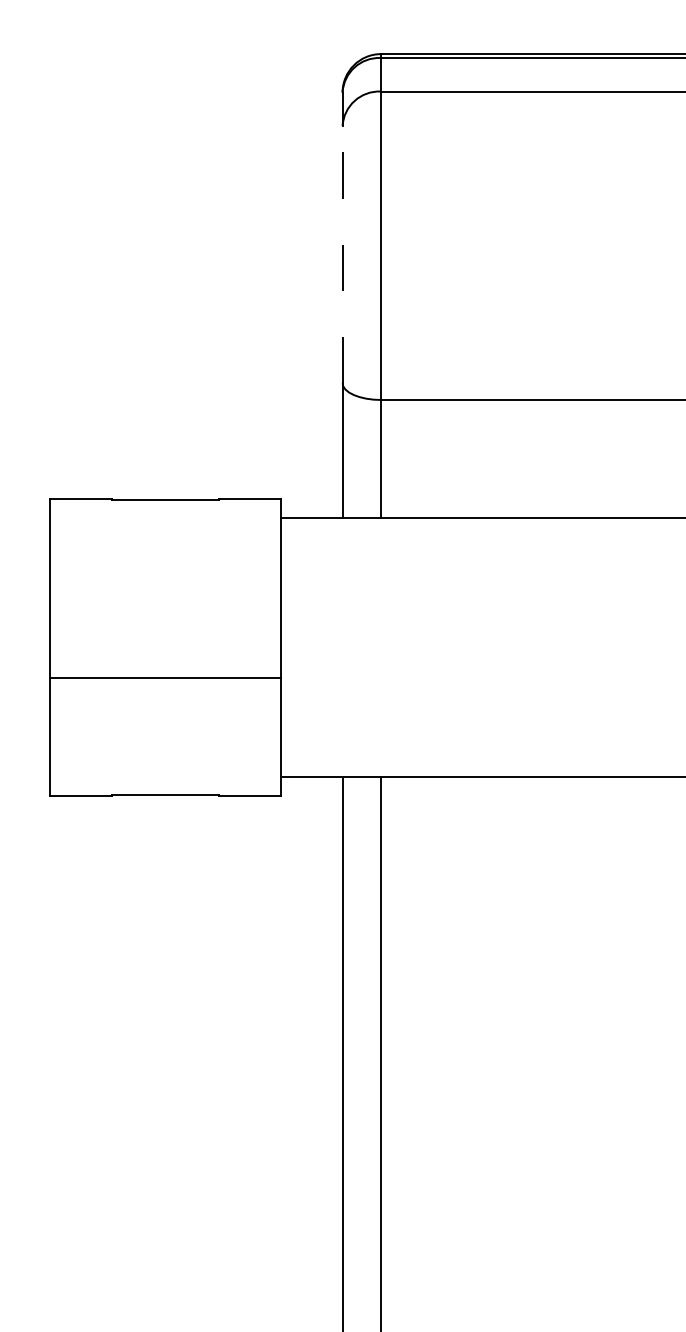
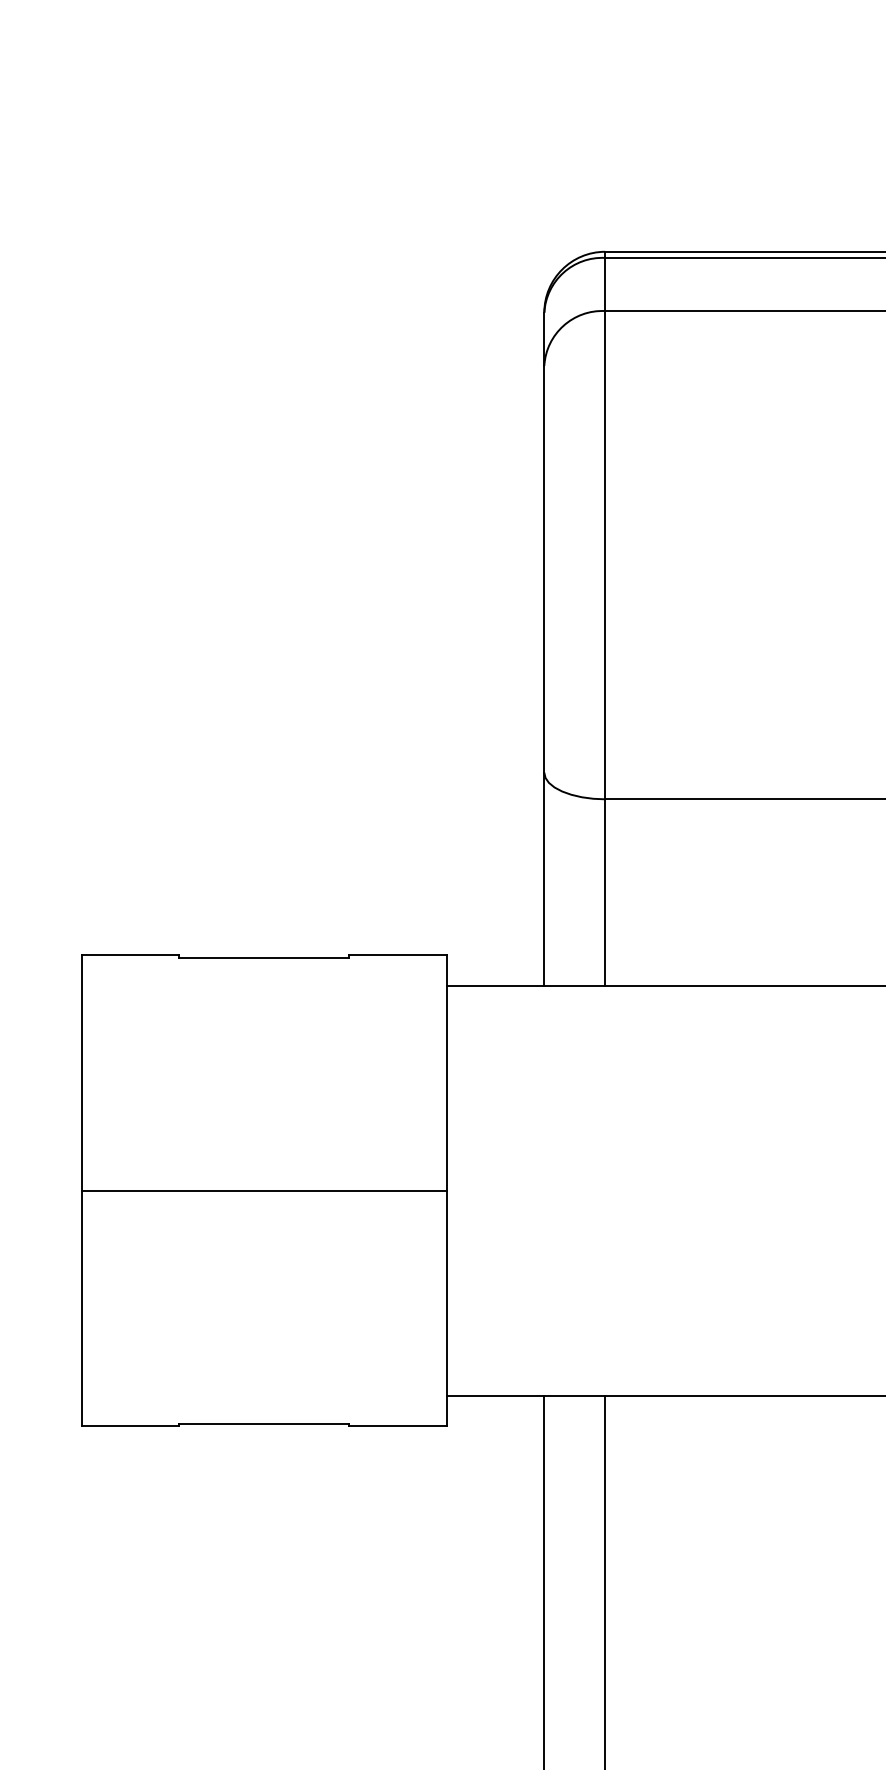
line: (342, 254) -> (544, 569), dashed -> solid
line: (165, 678) -> (264, 1191), moved

